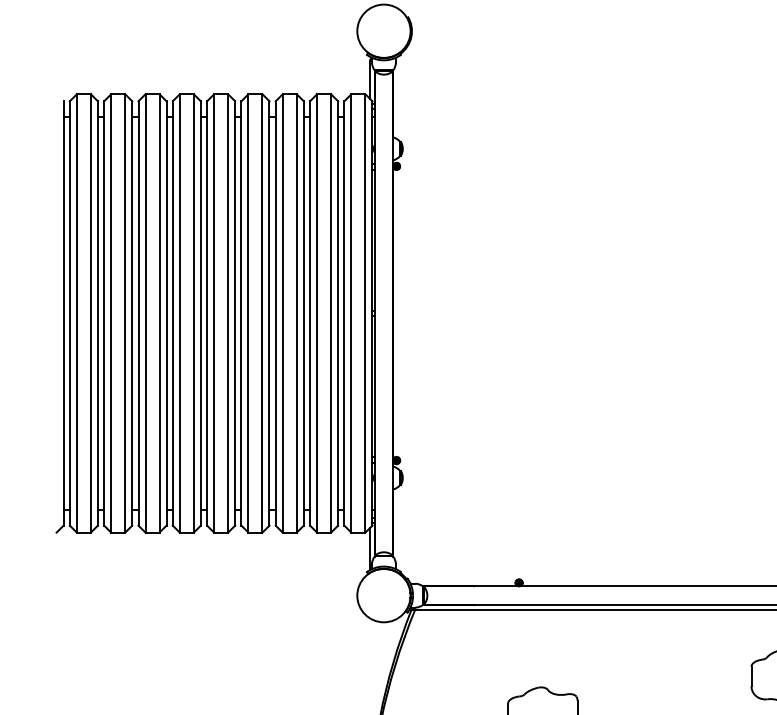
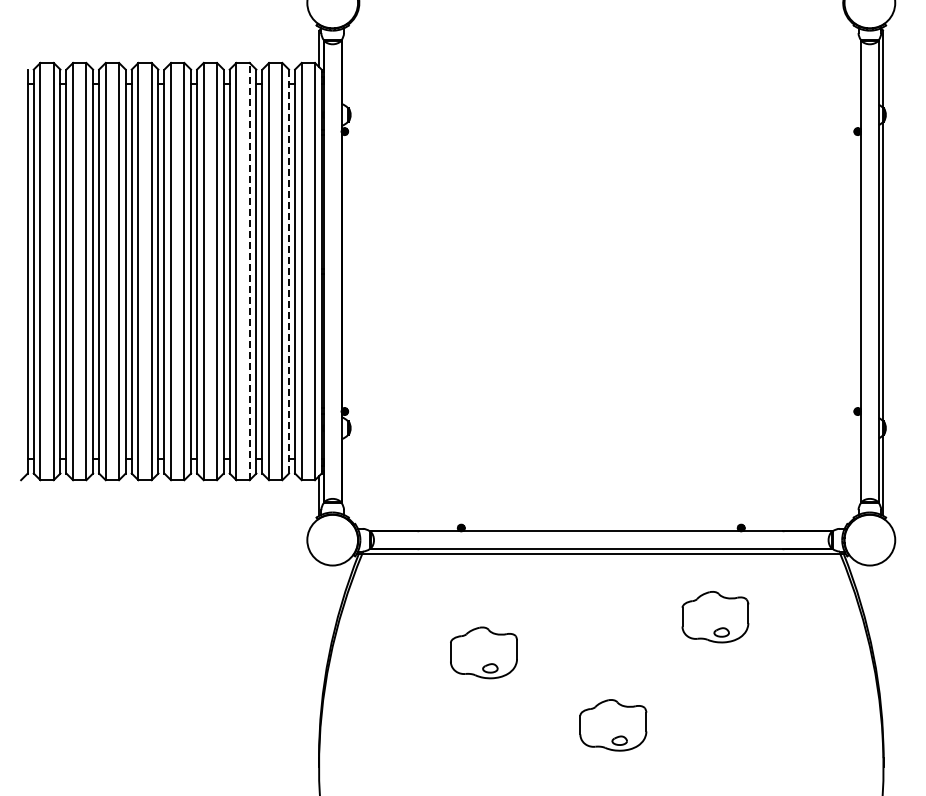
line: (296, 313) -> (249, 271), solid -> dashed
line: (338, 313) -> (289, 271), solid -> dashed

